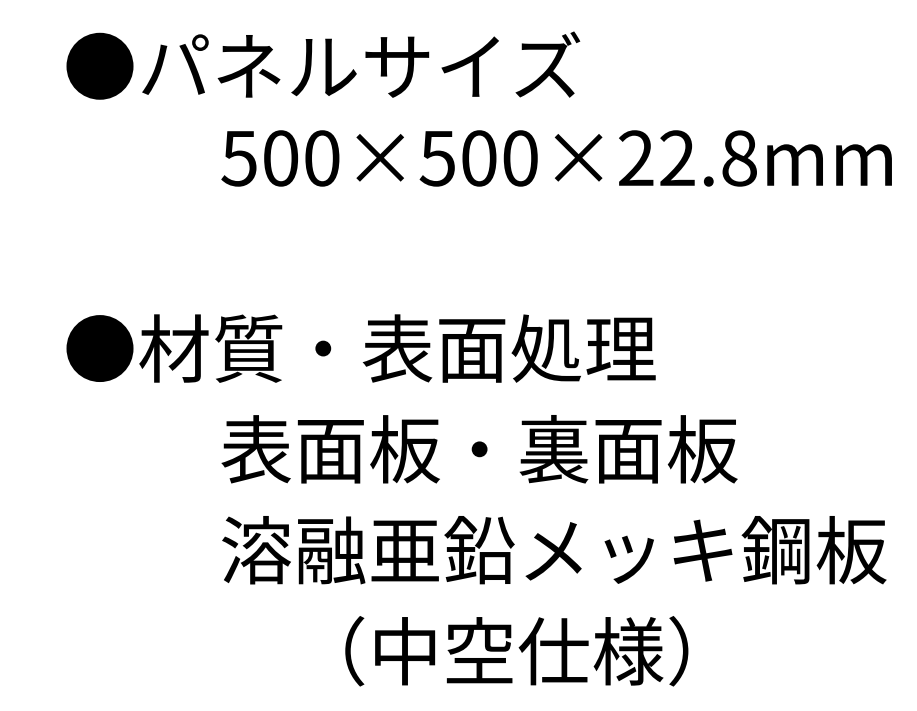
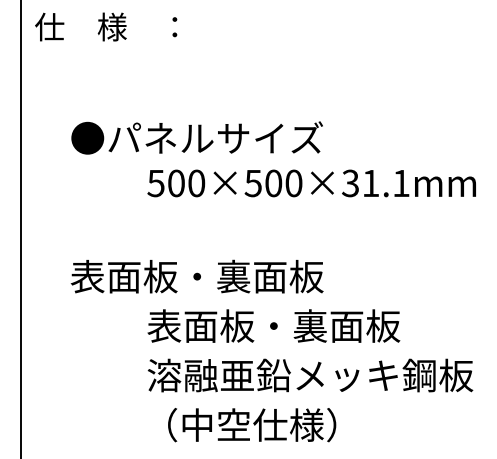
text: (686, 158) -> (375, 183), 500×500×22.8mm -> 500×500×31.1mm
text: (360, 348) -> (215, 276), ●材質・表面処理 -> 表面板・裏面板
text: (517, 652) -> (252, 425), moved

